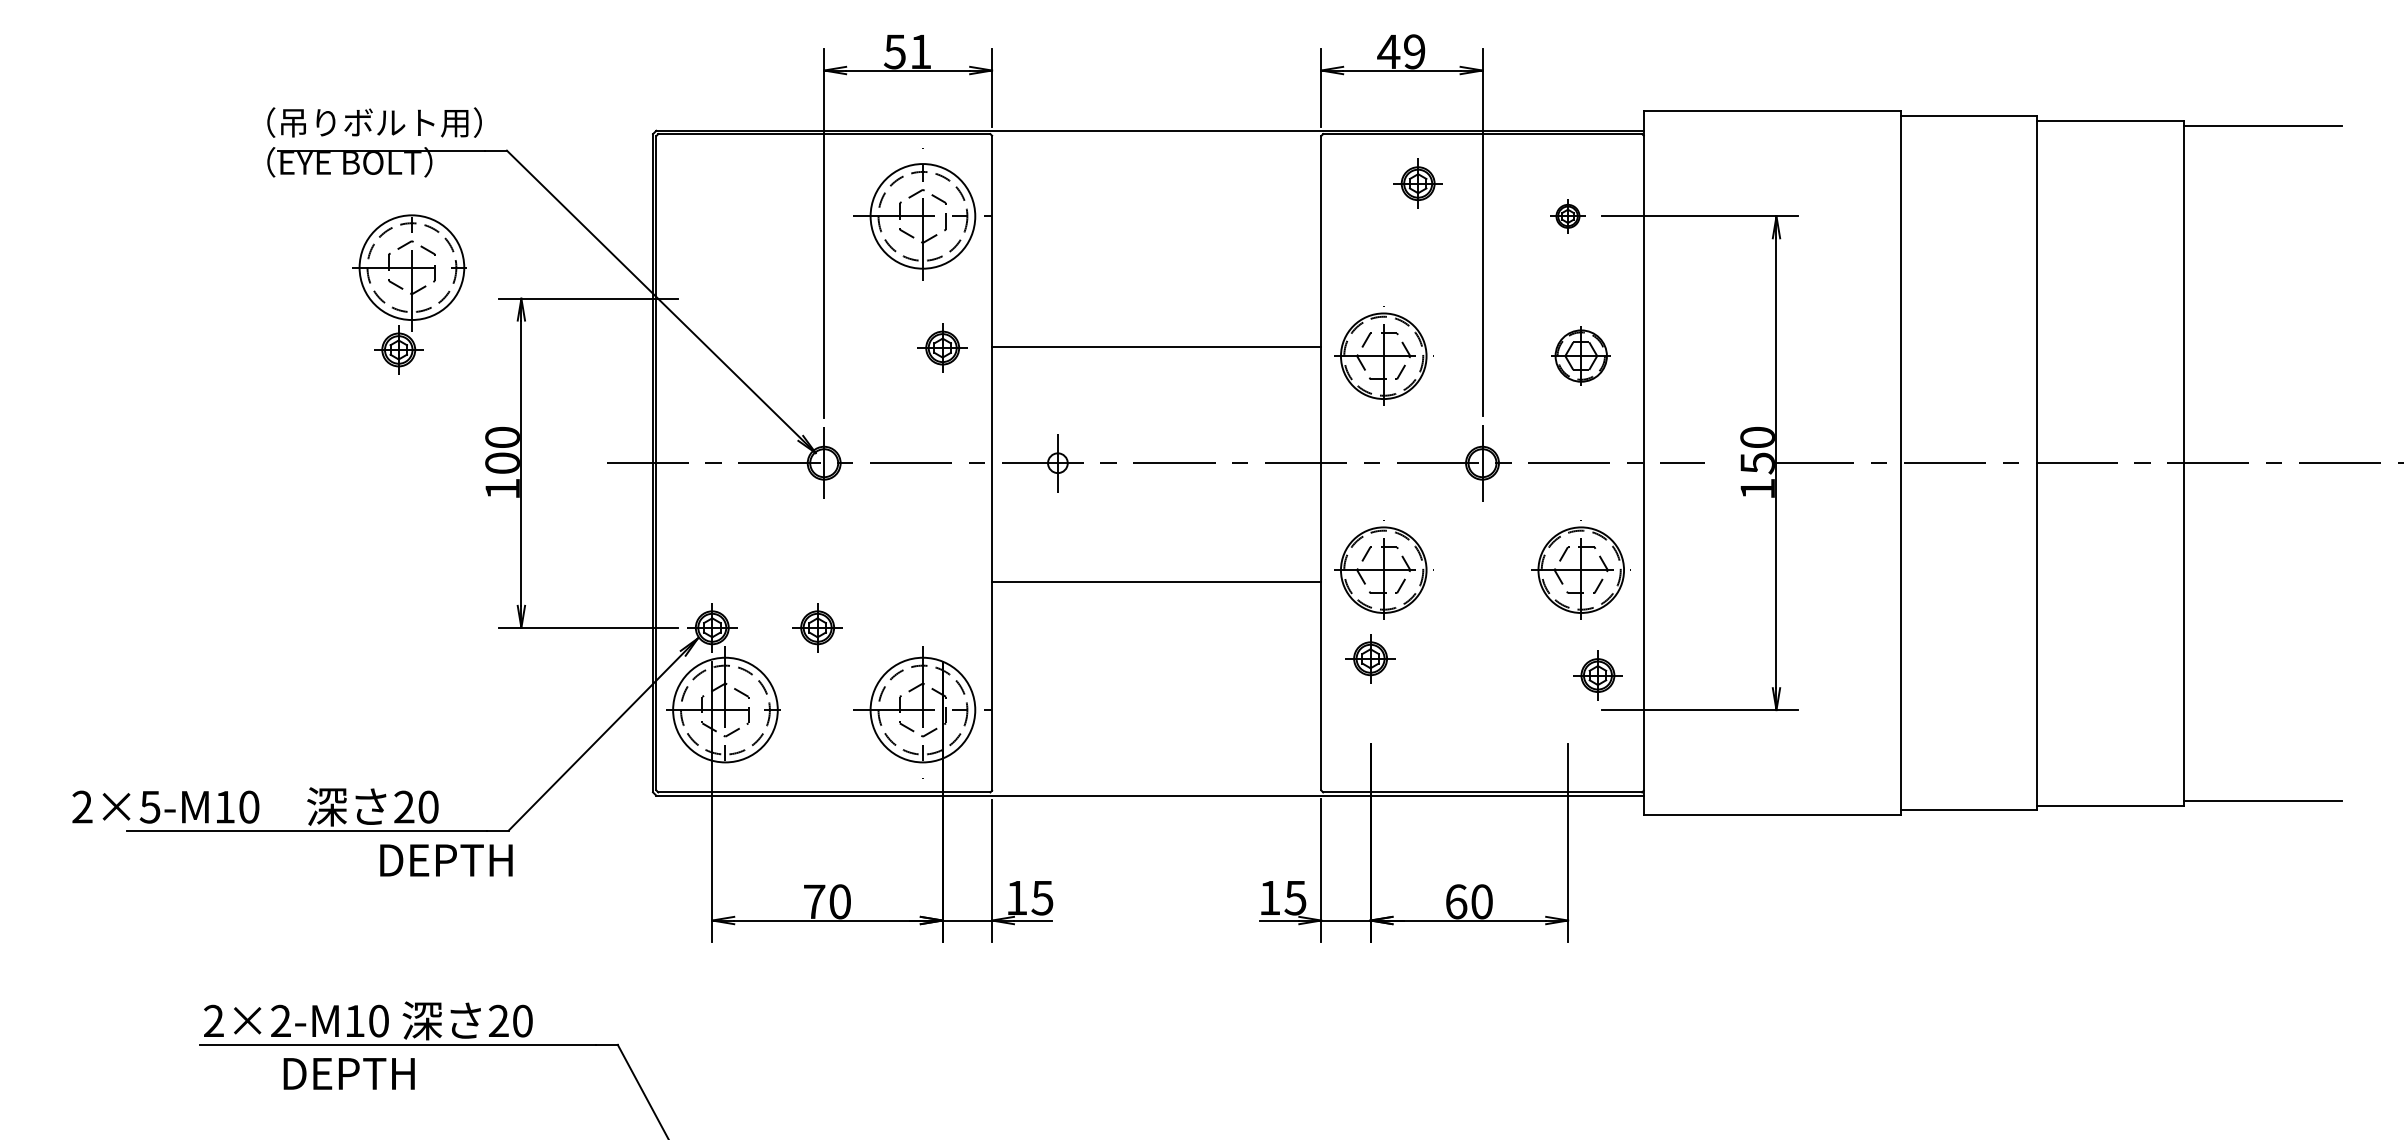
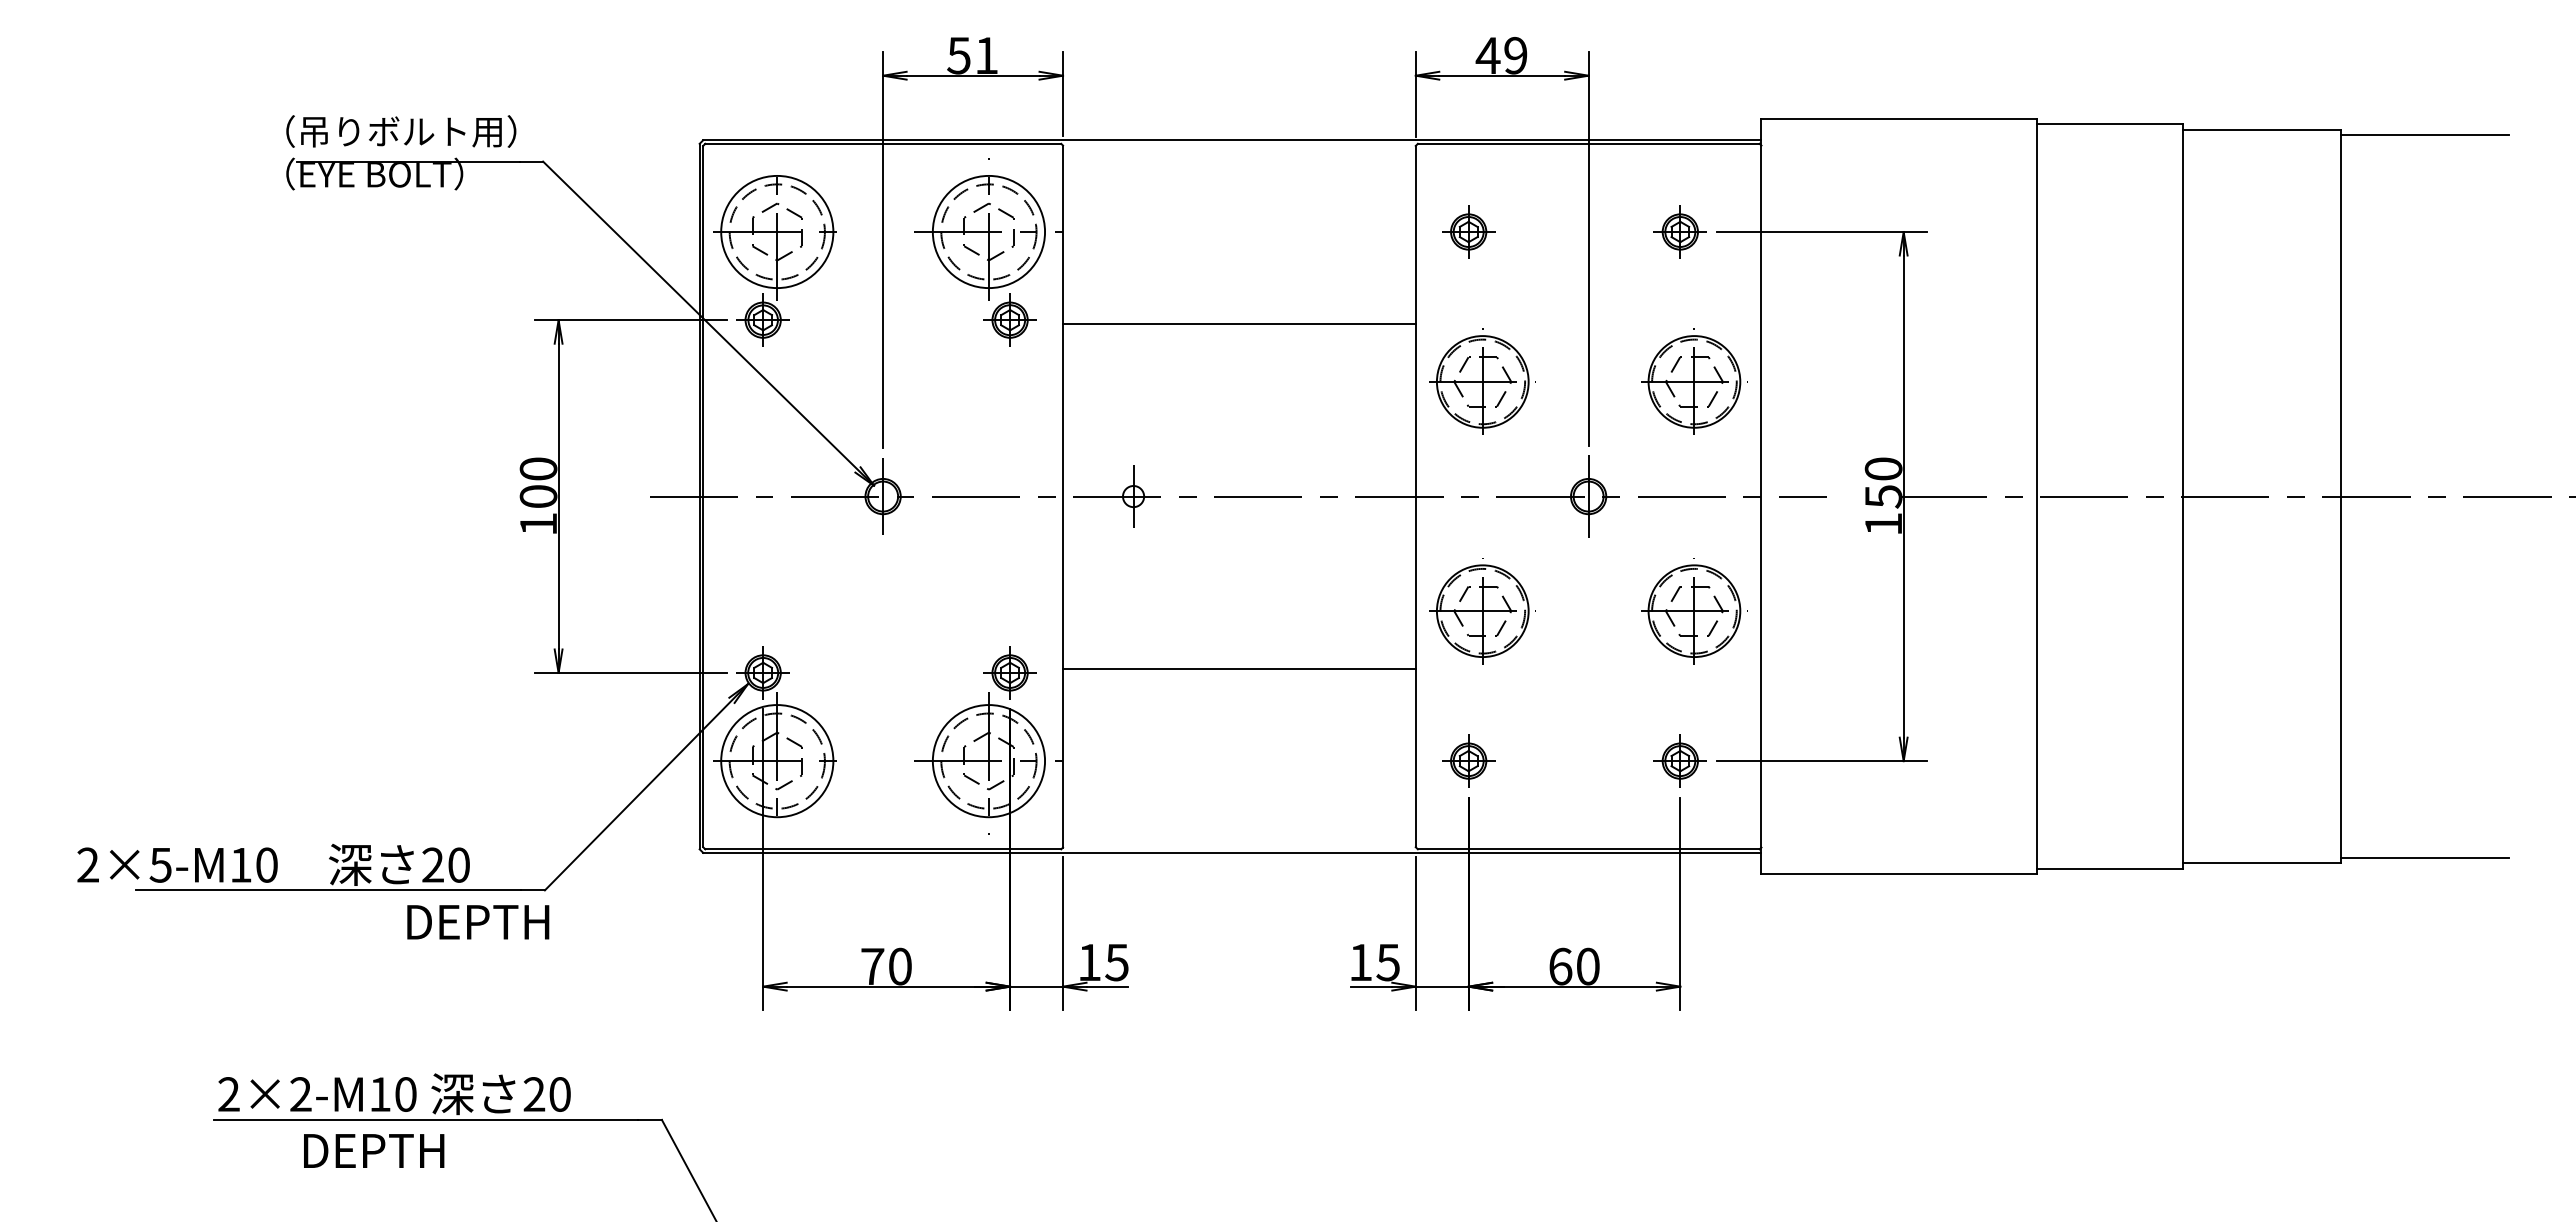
part: (1418, 183) -> (1468, 231), moved
part: (1567, 215) -> (1679, 231), size x1.43
part: (409, 294) -> (774, 260), moved
line: (1156, 346) -> (1239, 323), moved
part: (942, 347) -> (1009, 319), moved
part: (1581, 355) -> (1694, 381), size x1.67
line: (1156, 581) -> (1239, 669), moved
part: (817, 627) -> (1009, 672), moved
part: (1370, 658) -> (1468, 760), moved
part: (1597, 674) -> (1679, 760), moved

